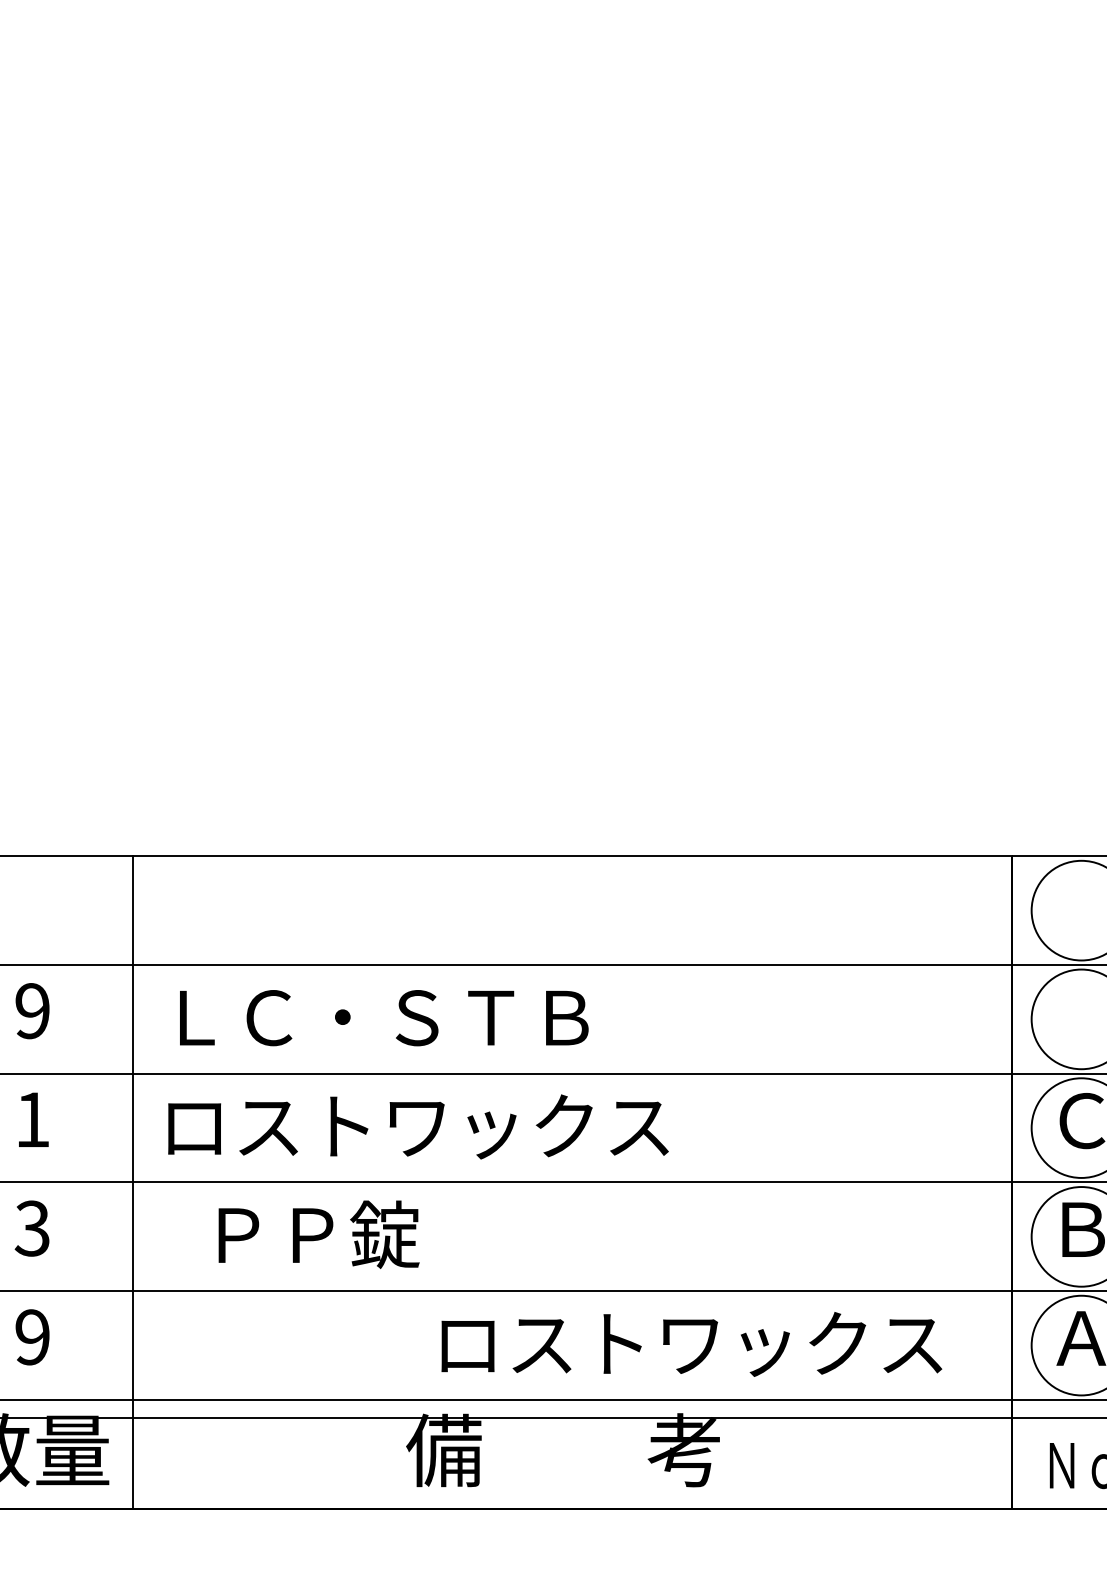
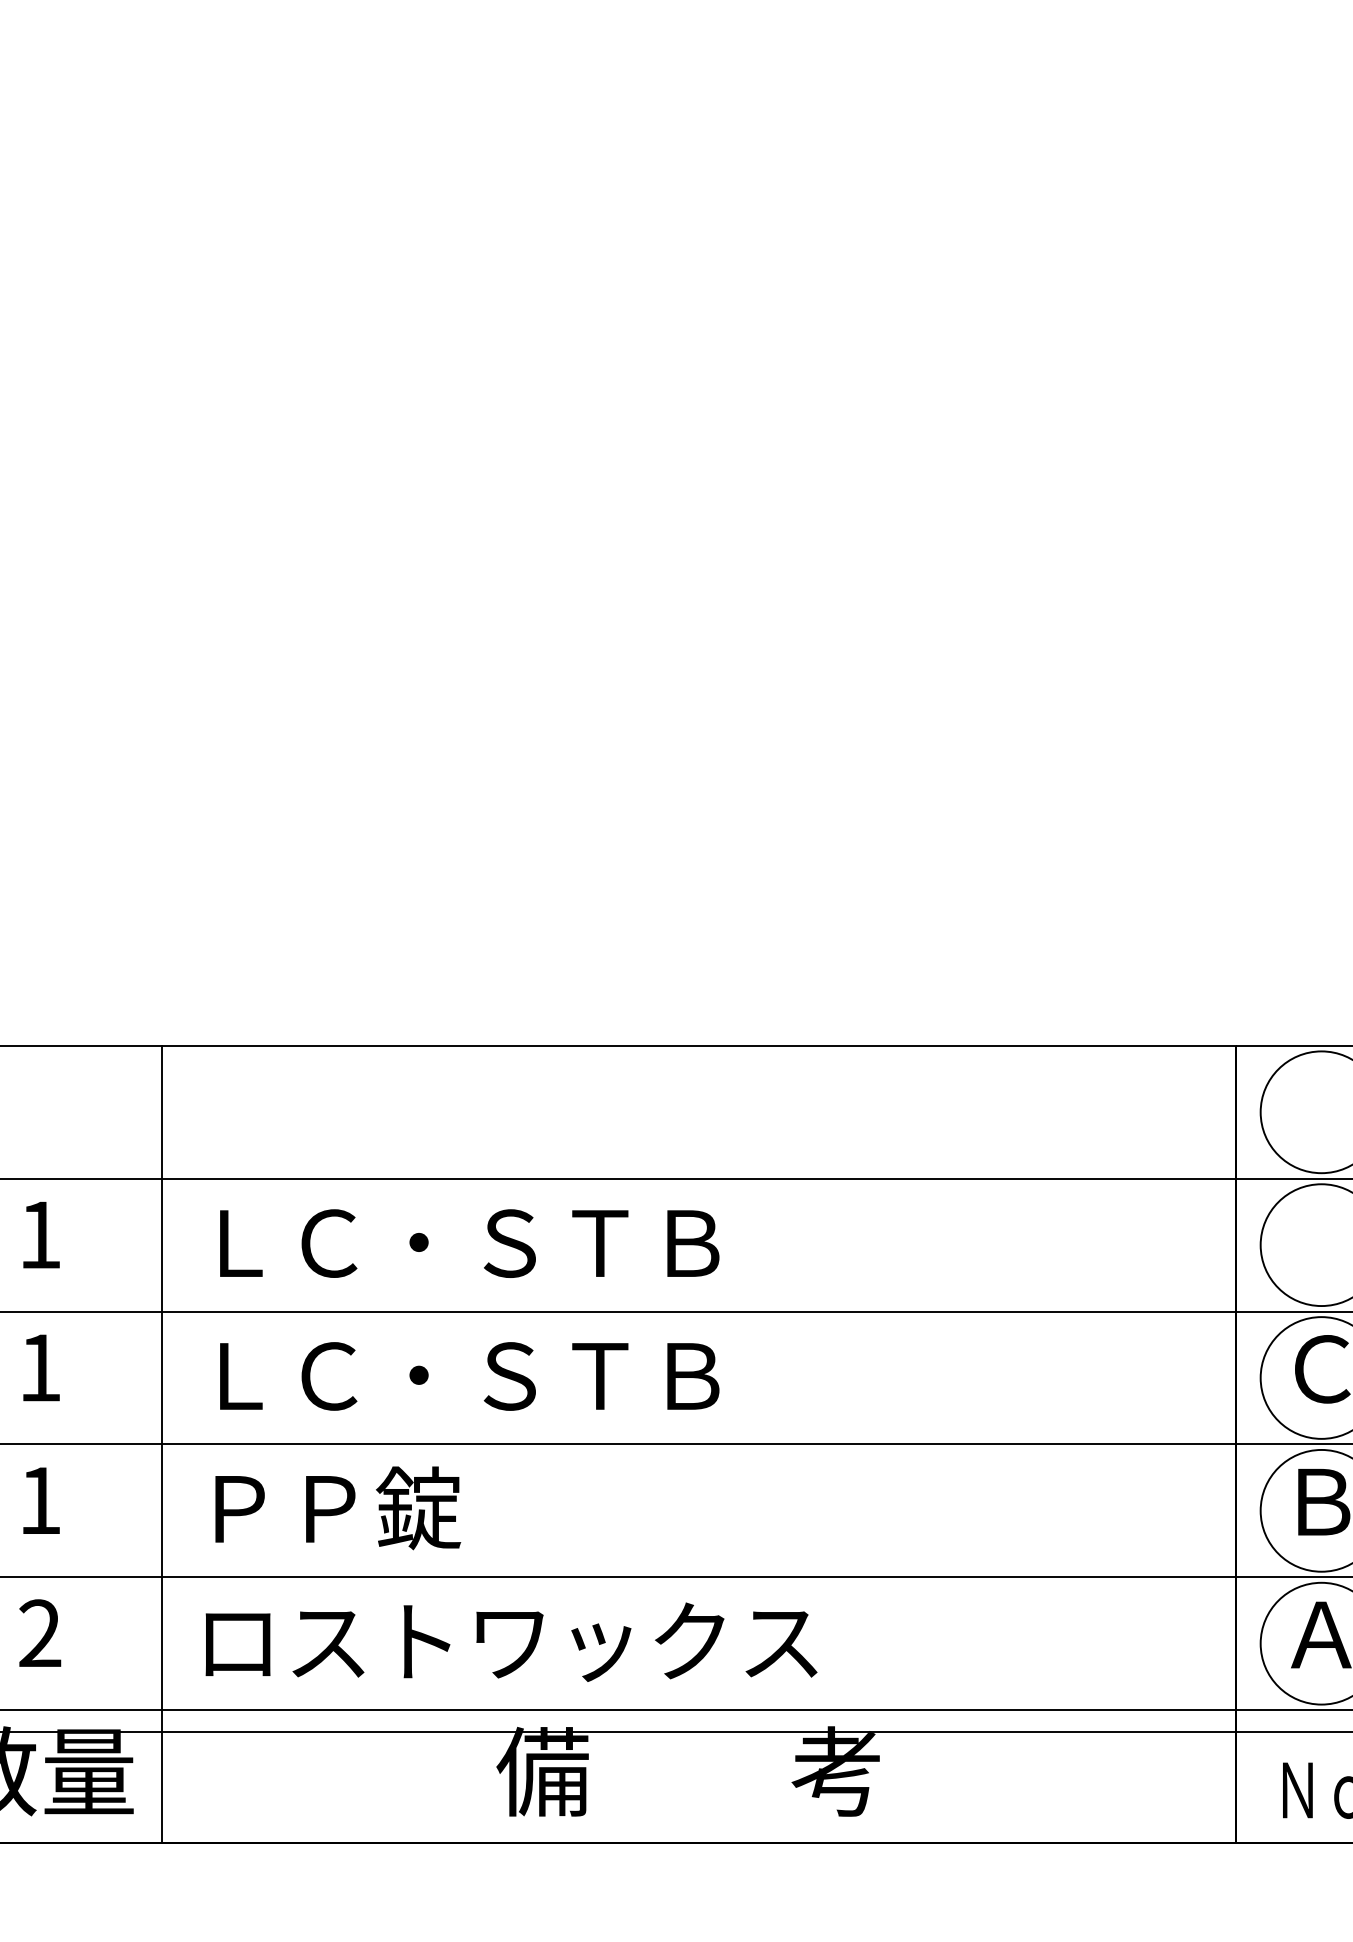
text: (32, 1010) -> (39, 1234), 9 -> 1
text: (418, 1126) -> (511, 1376), ロストワックス -> ＬＣ・ＳＴＢ
text: (32, 1228) -> (39, 1500), 3 -> 1
text: (319, 1234) -> (338, 1508), moved
text: (32, 1337) -> (40, 1633), 9 -> 2
text: (691, 1343) -> (511, 1641), moved

